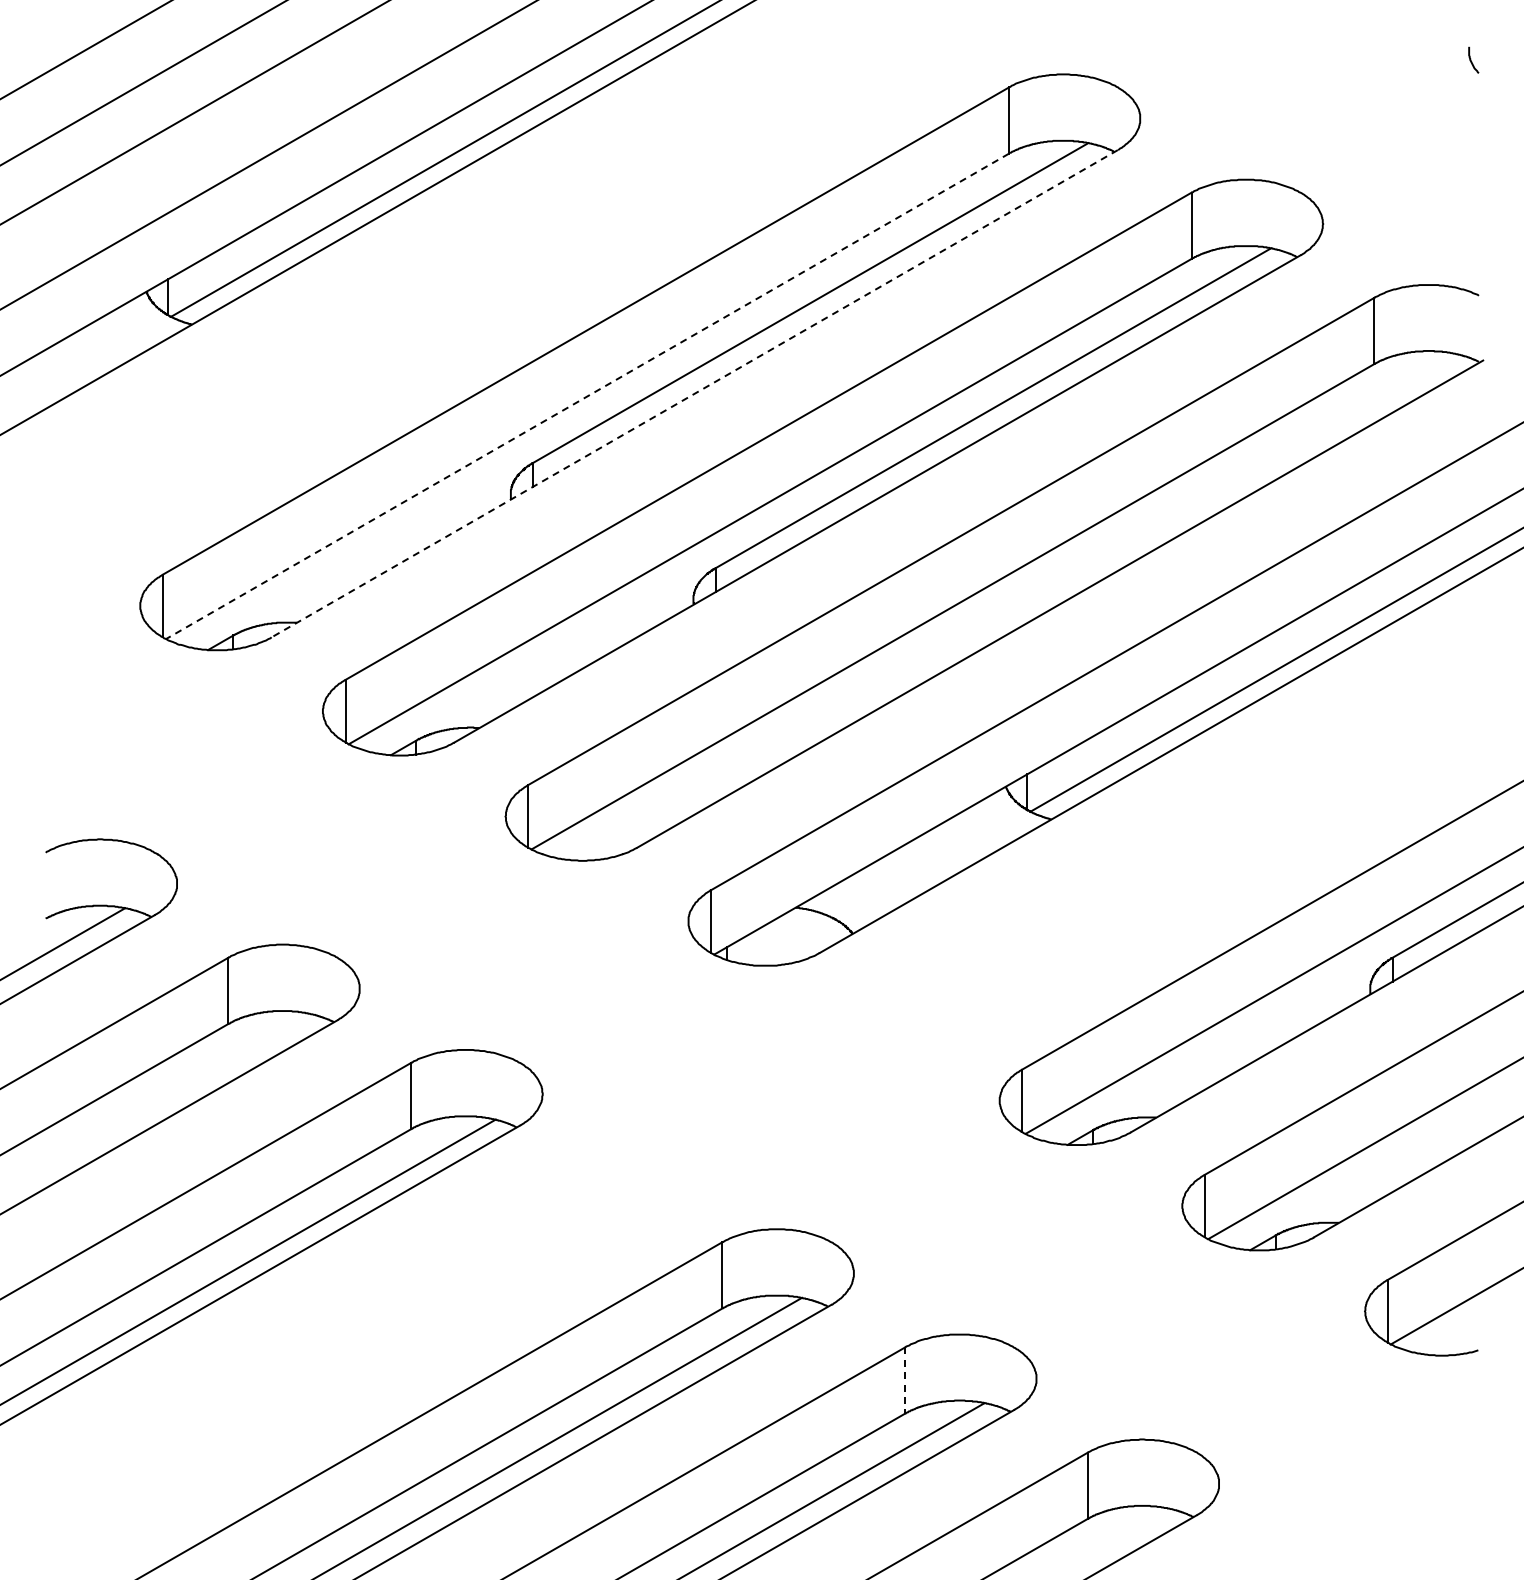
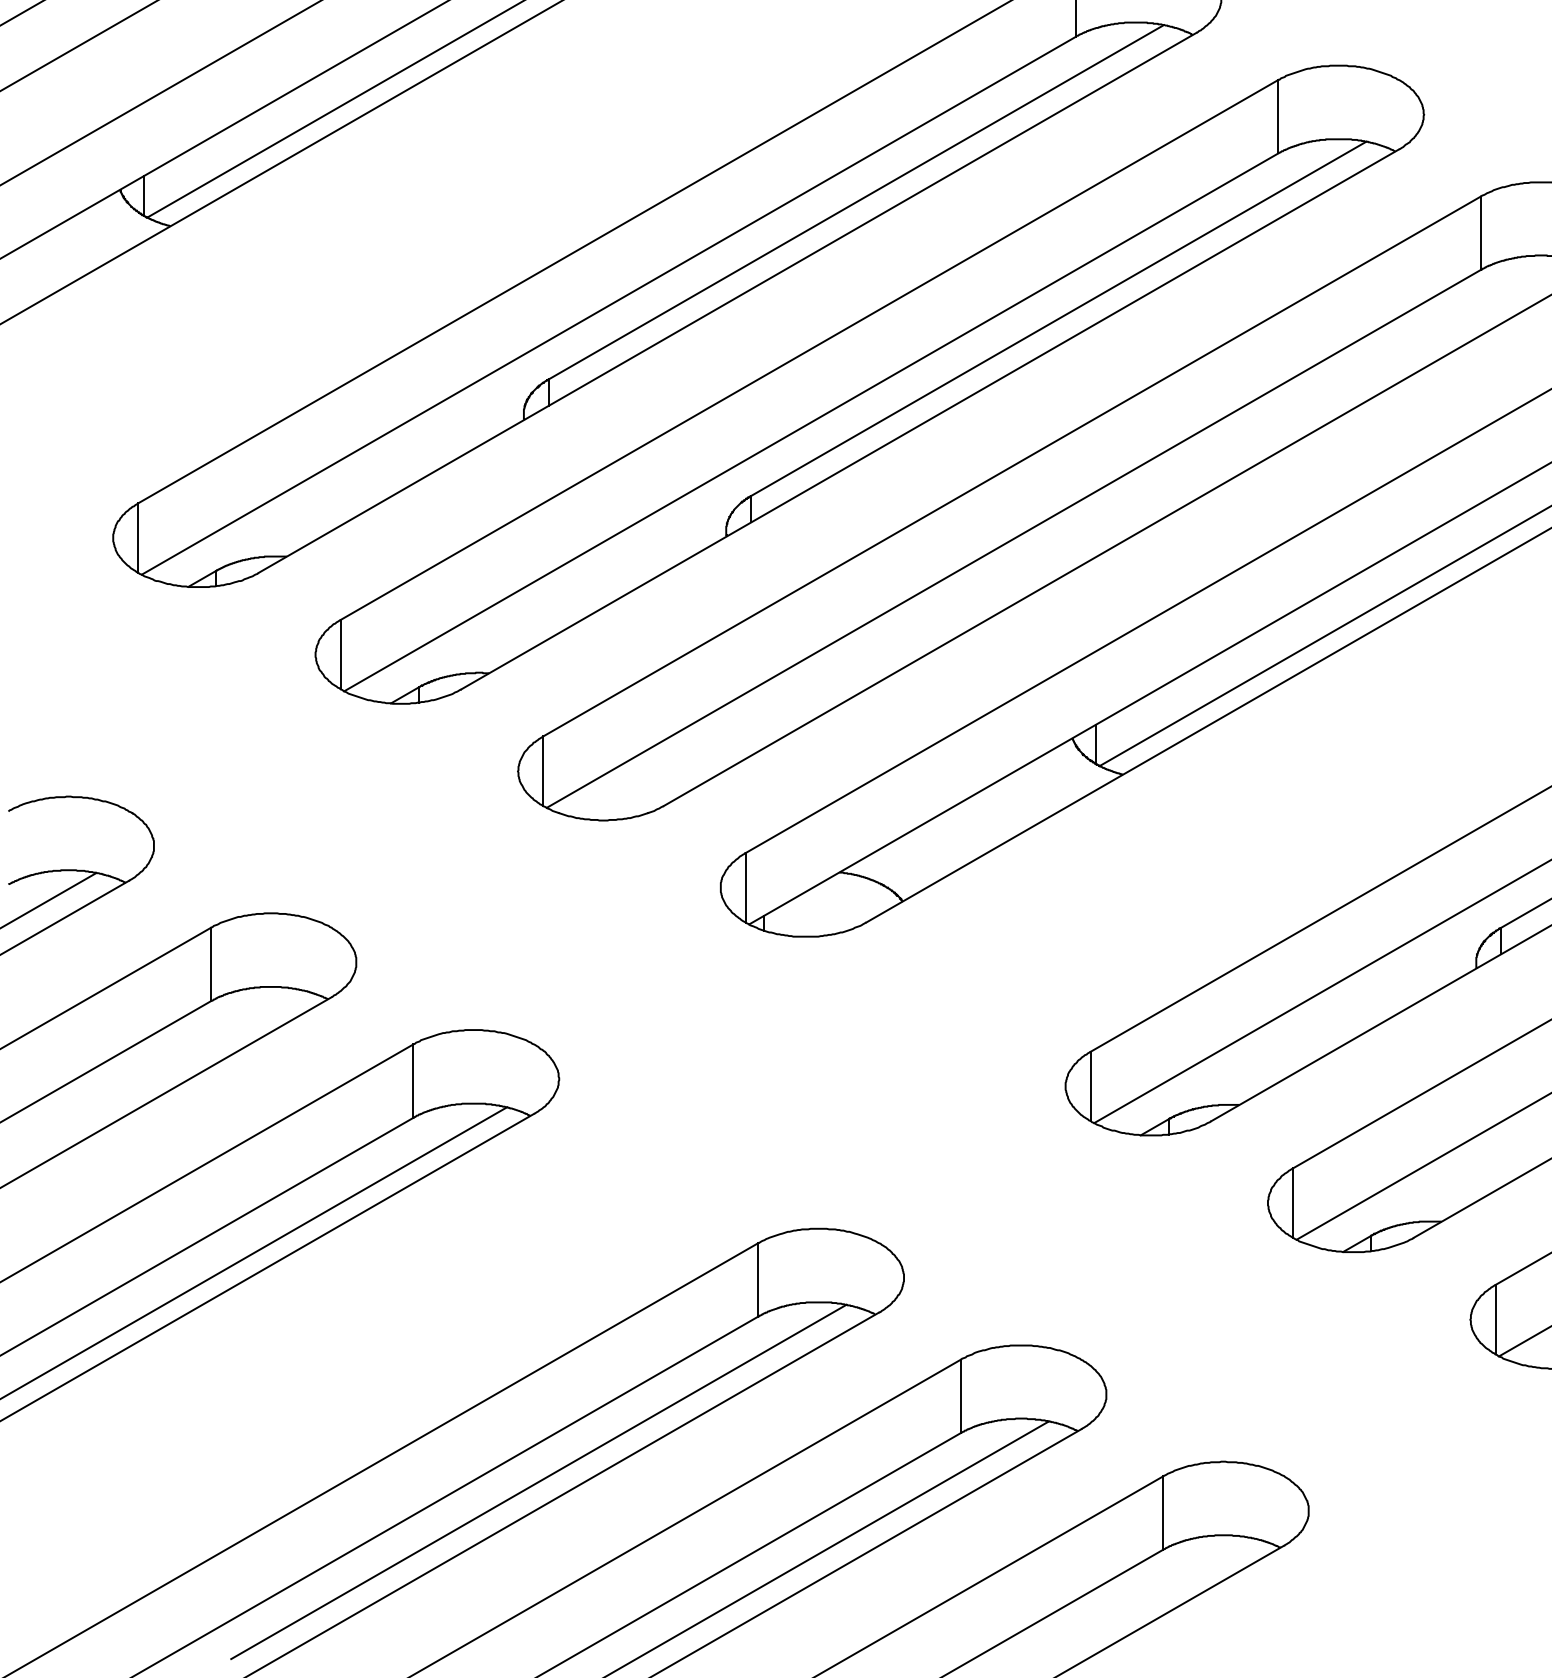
line: (694, 393) -> (727, 302), dashed -> solid
line: (587, 396) -> (608, 305), dashed -> solid
line: (905, 1381) -> (961, 1397), dashed -> solid

